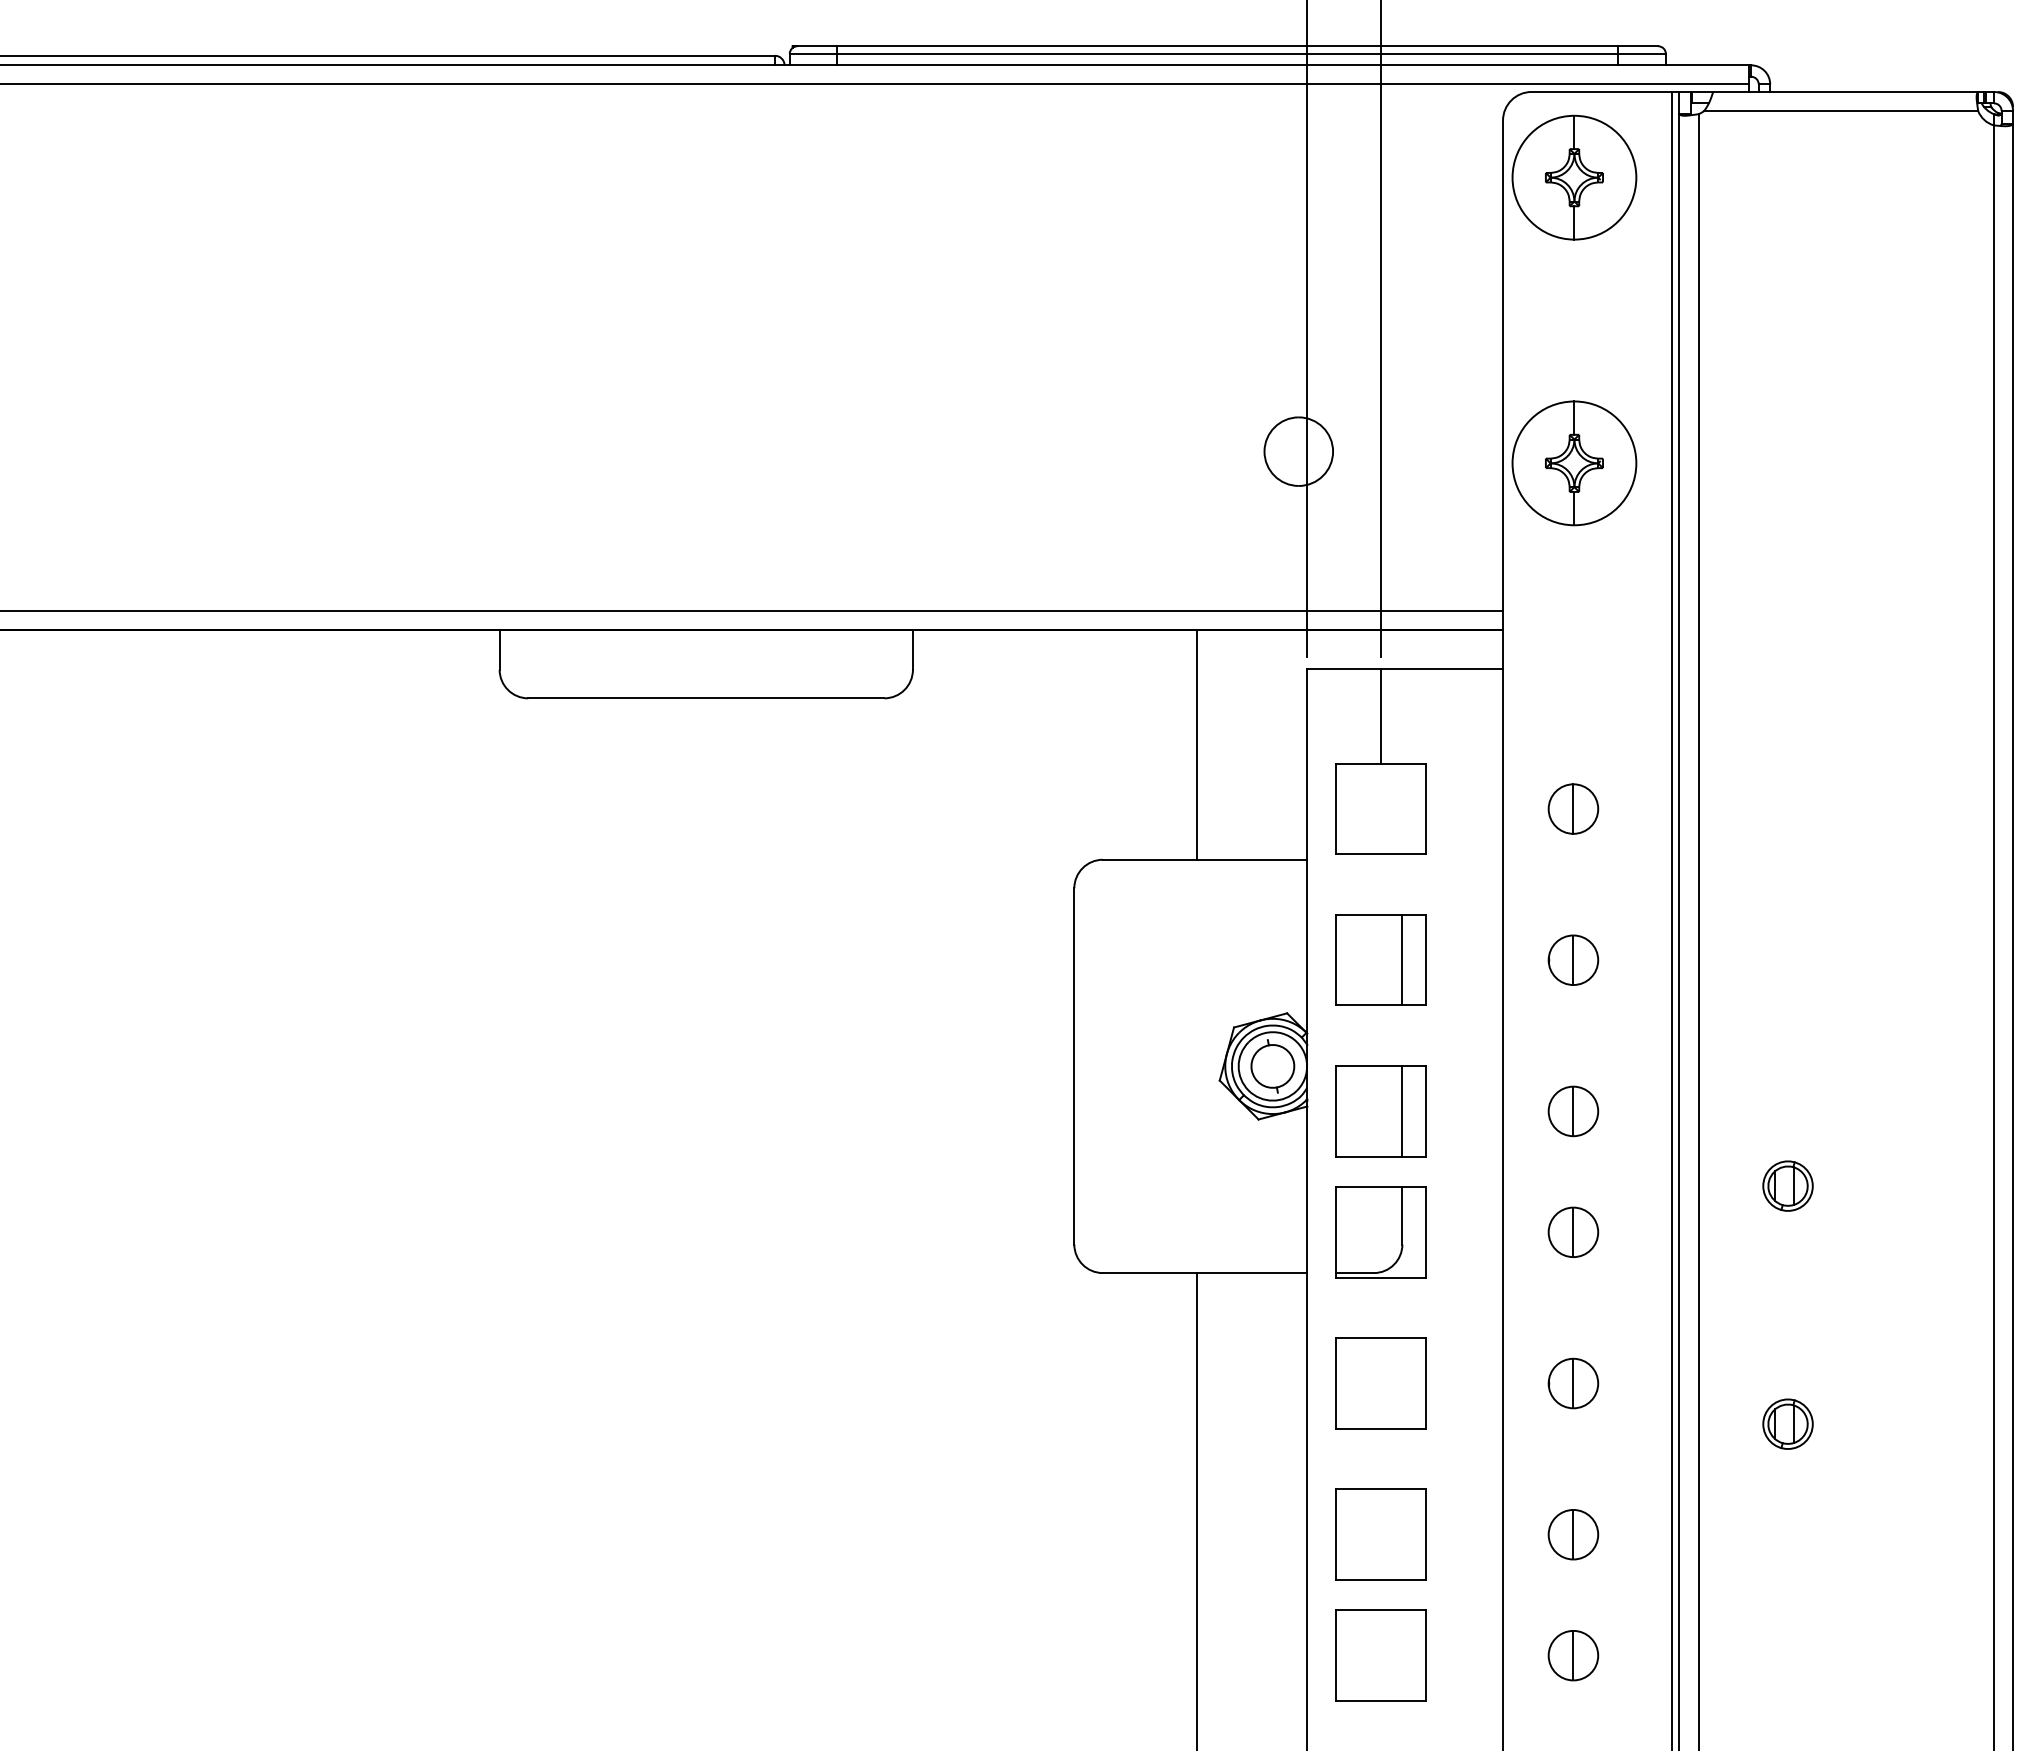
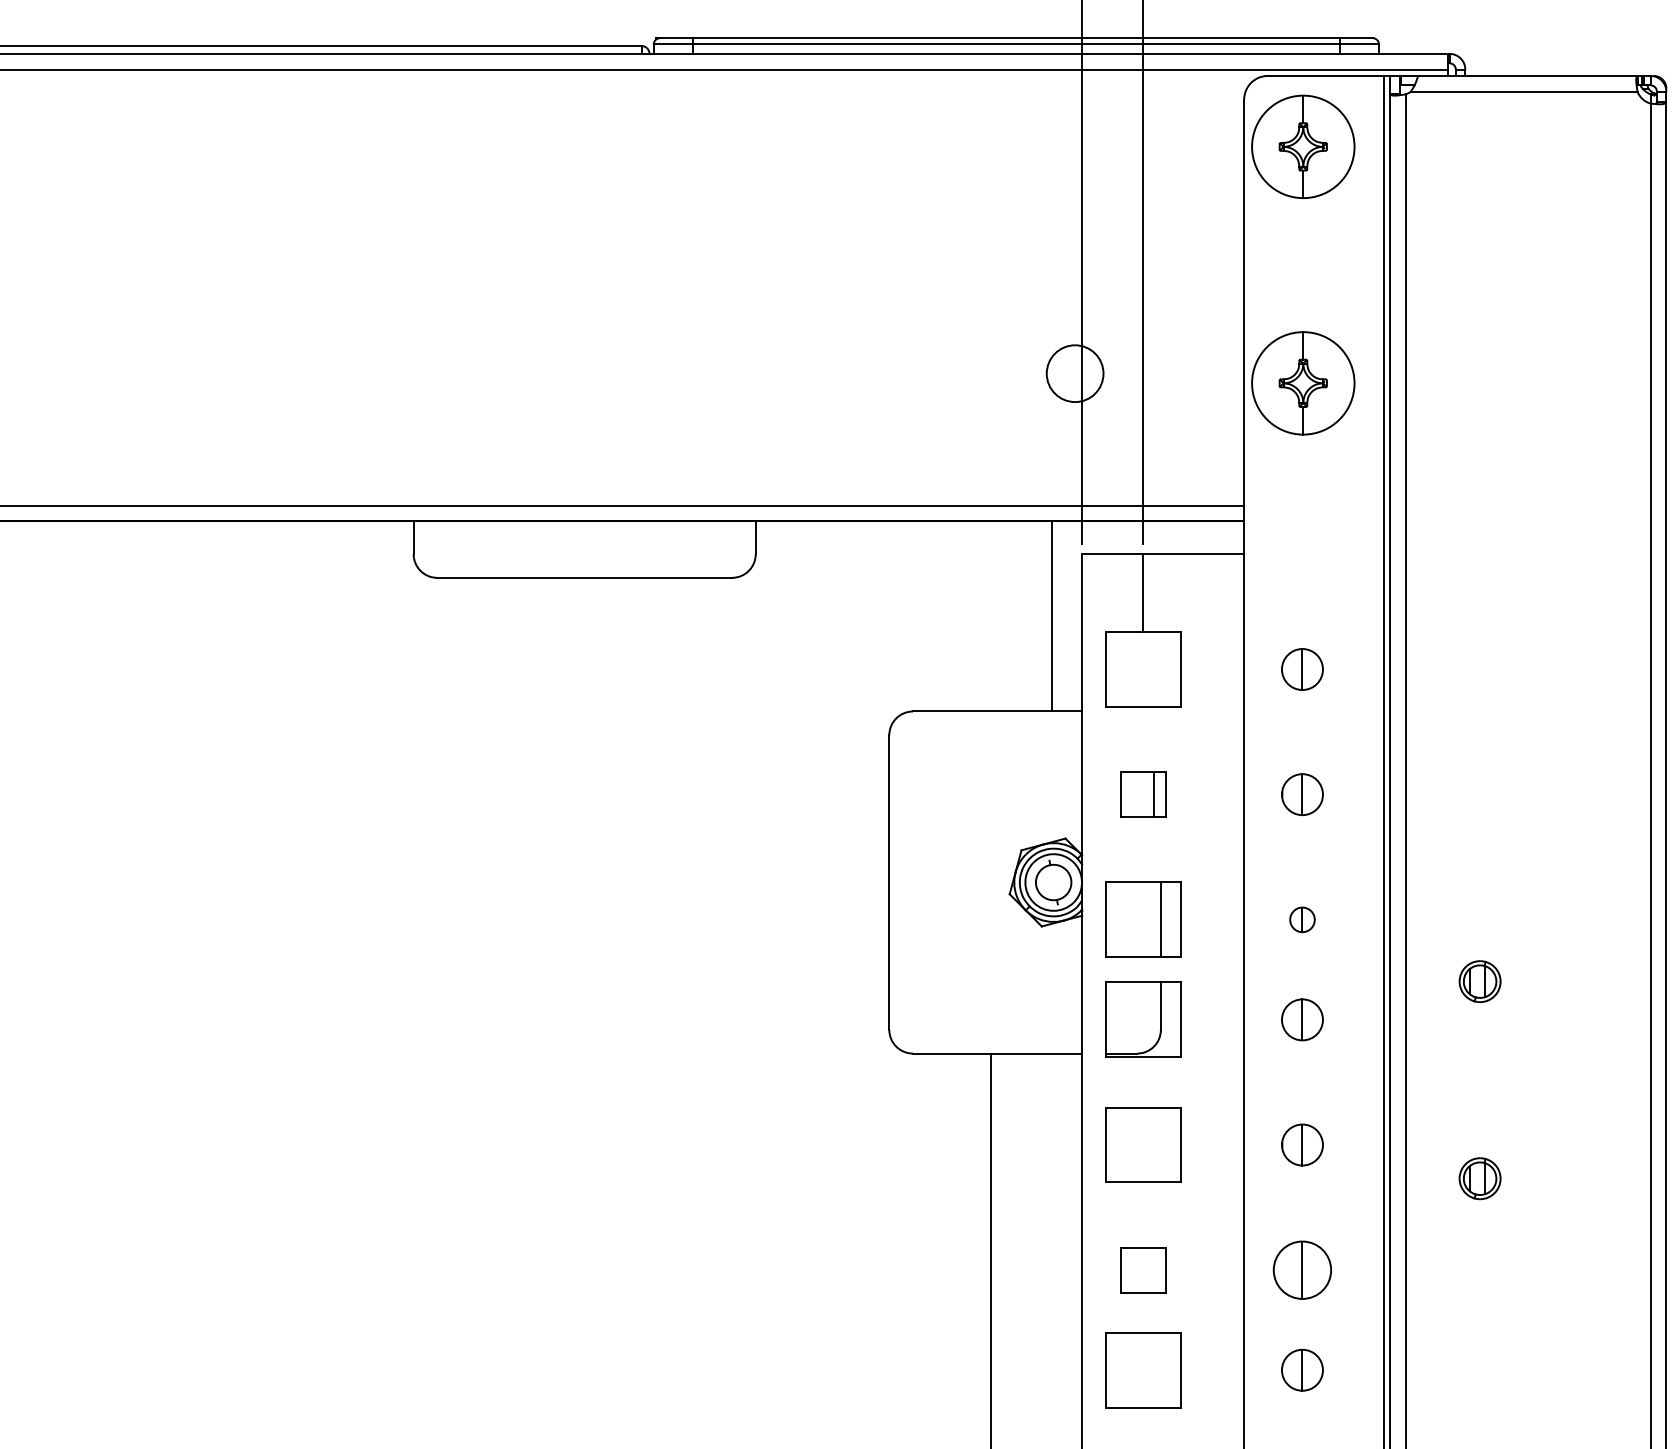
line: (1196, 745) -> (1051, 616), moved
part: (1381, 960) -> (1143, 794), size x0.6
part: (1573, 1111) -> (1302, 919), size x0.6
part: (1573, 1533) -> (1302, 1269), size x1.4
part: (1381, 1535) -> (1143, 1270), size x0.6

